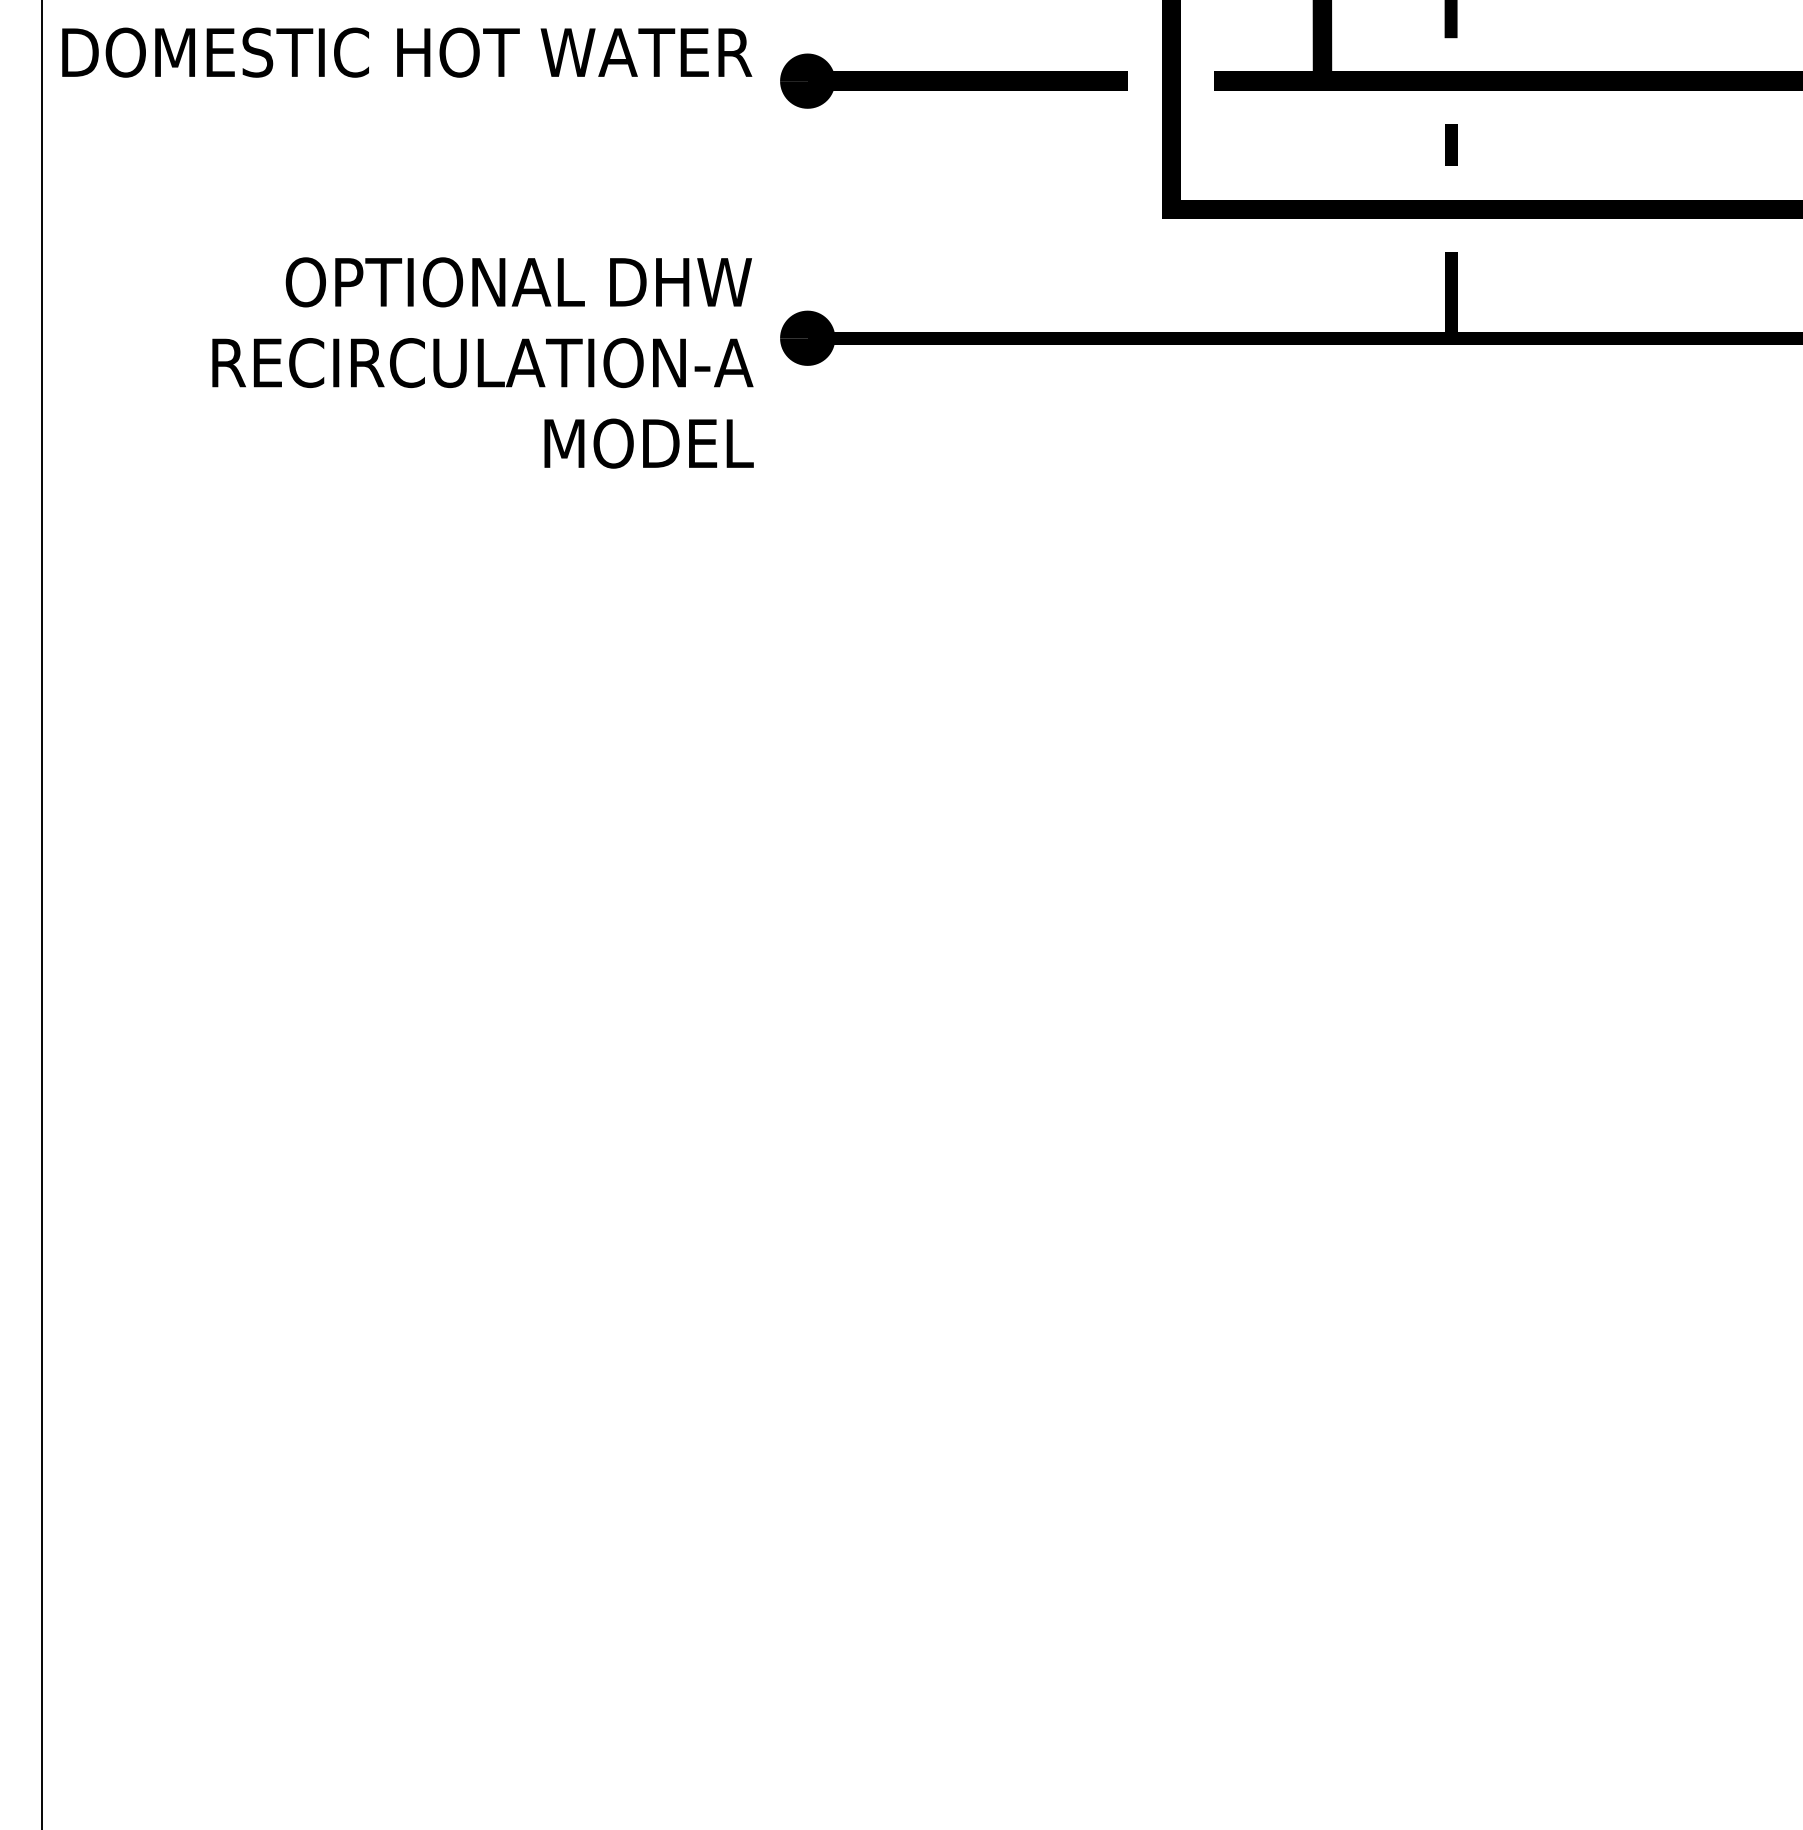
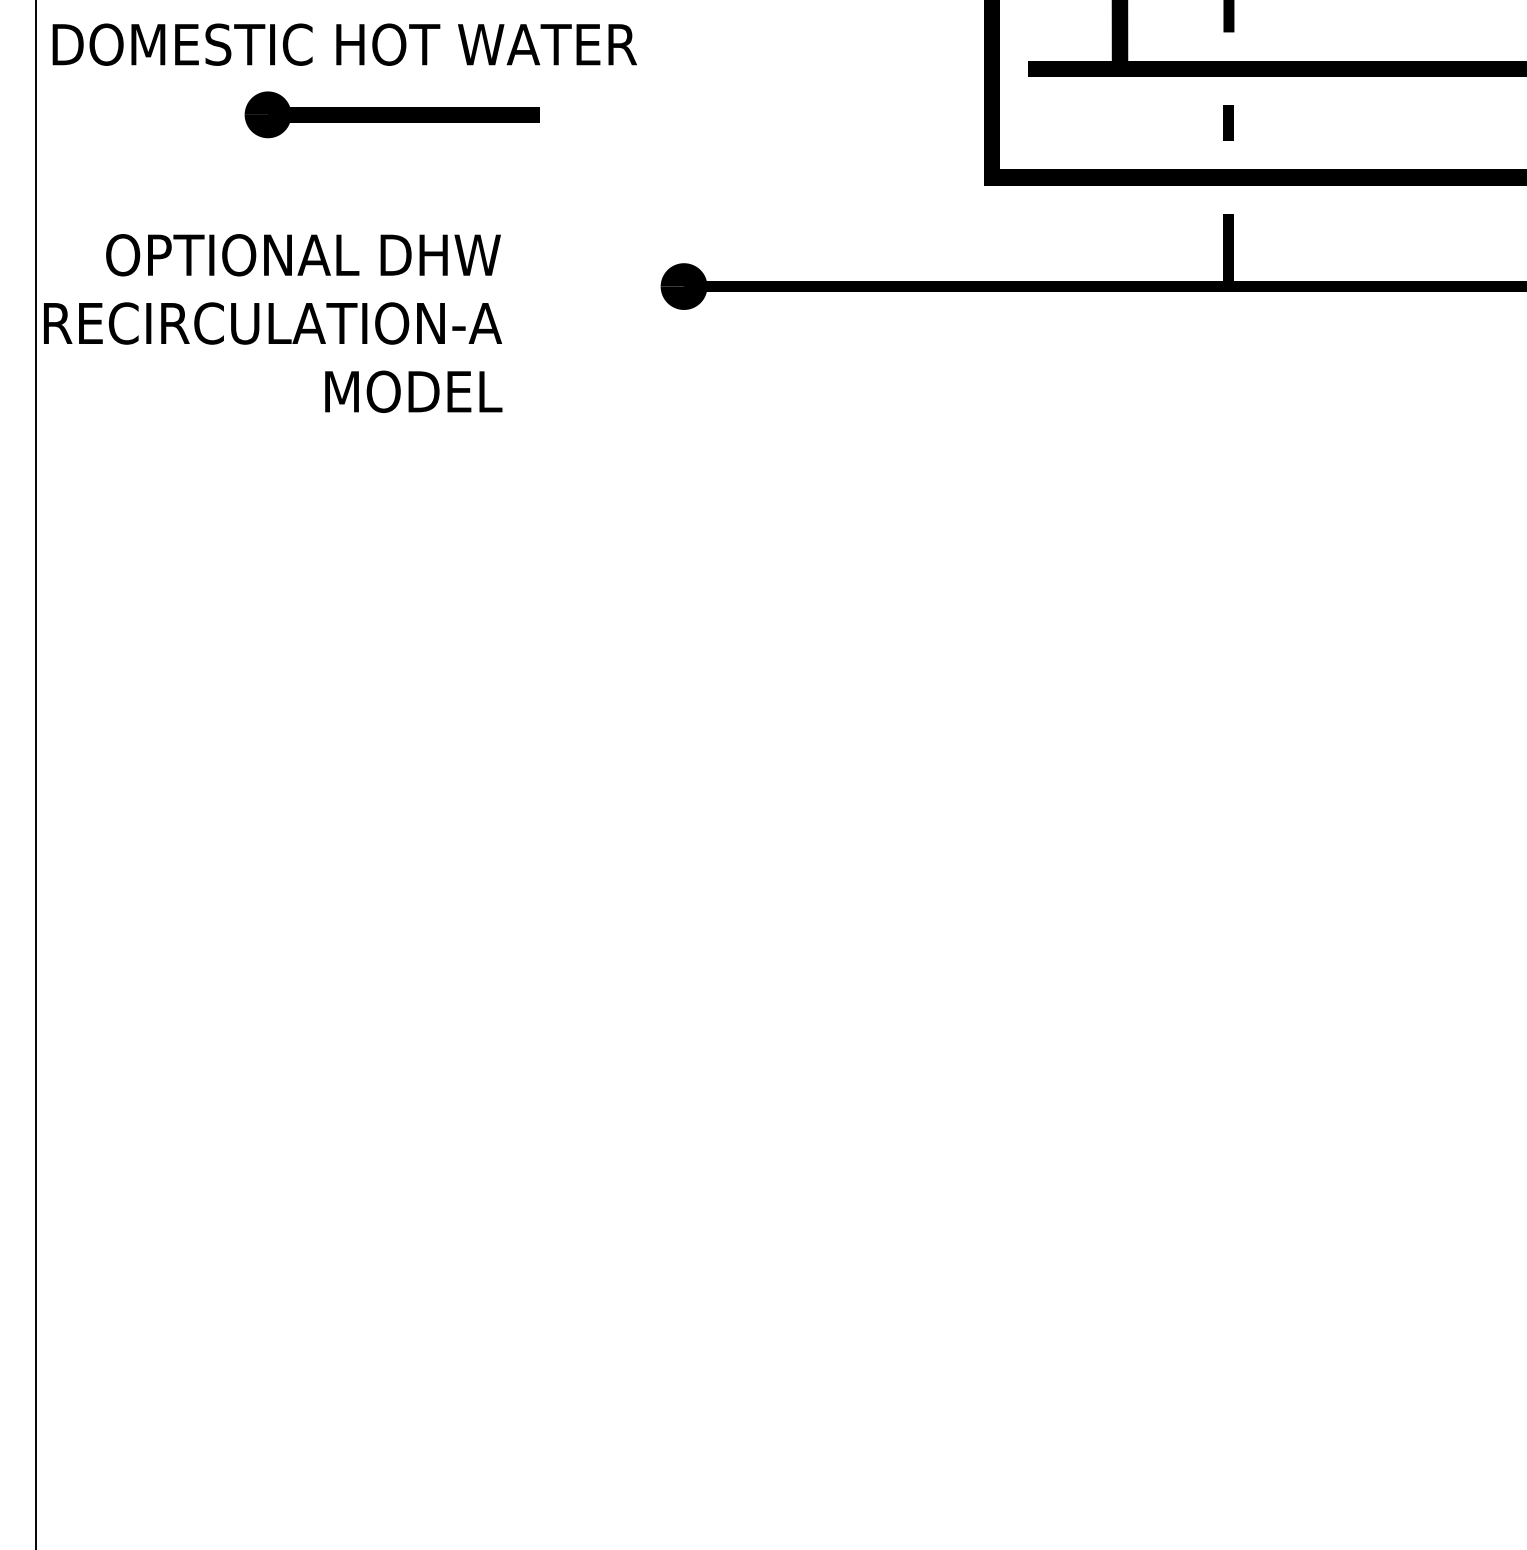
part: (953, 80) -> (391, 114), moved
text: (483, 362) -> (273, 323), moved

